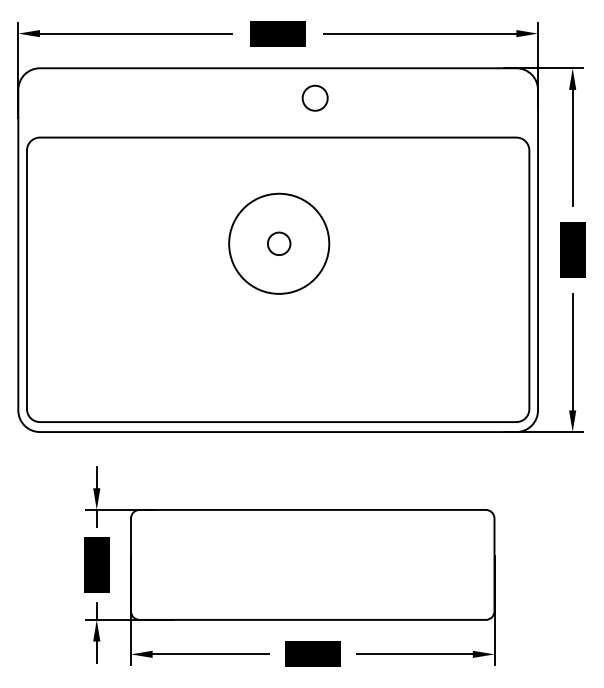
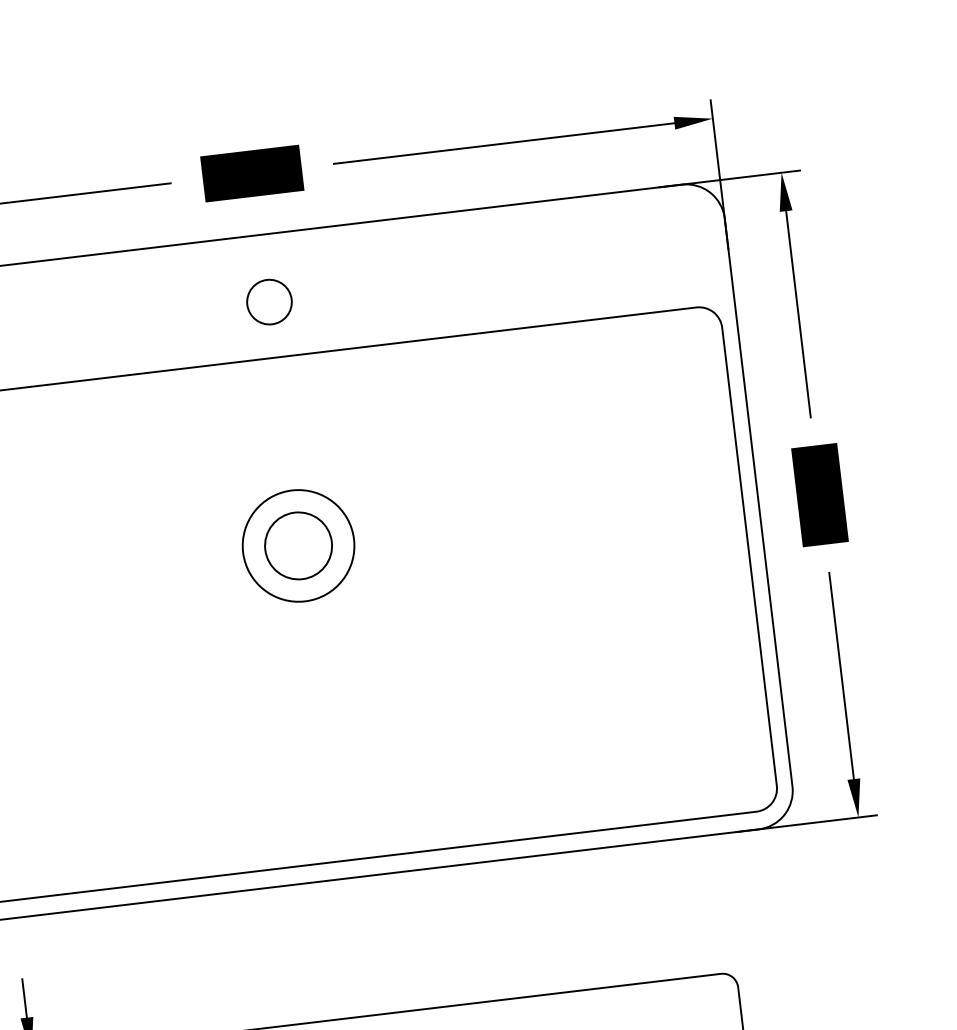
circle: (314, 97) -> (268, 300), moved
circle: (278, 243) -> (297, 545), size x0.62
circle: (278, 243) -> (297, 545), size x1.67

